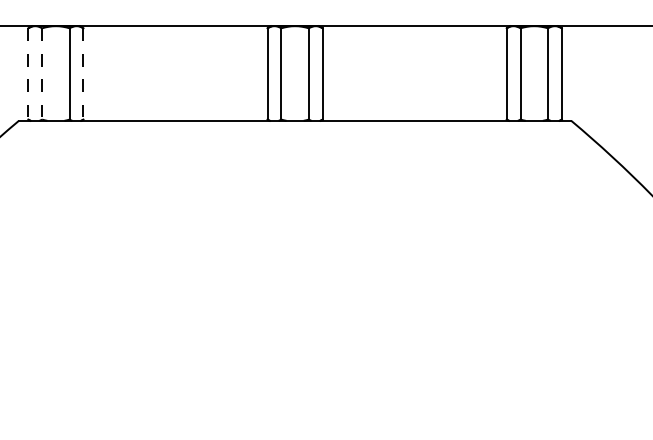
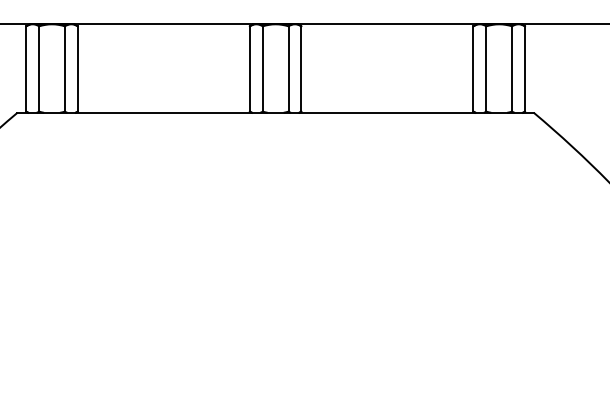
line: (28, 73) -> (26, 68), dashed -> solid
line: (42, 73) -> (39, 68), dashed -> solid
line: (83, 73) -> (77, 68), dashed -> solid

